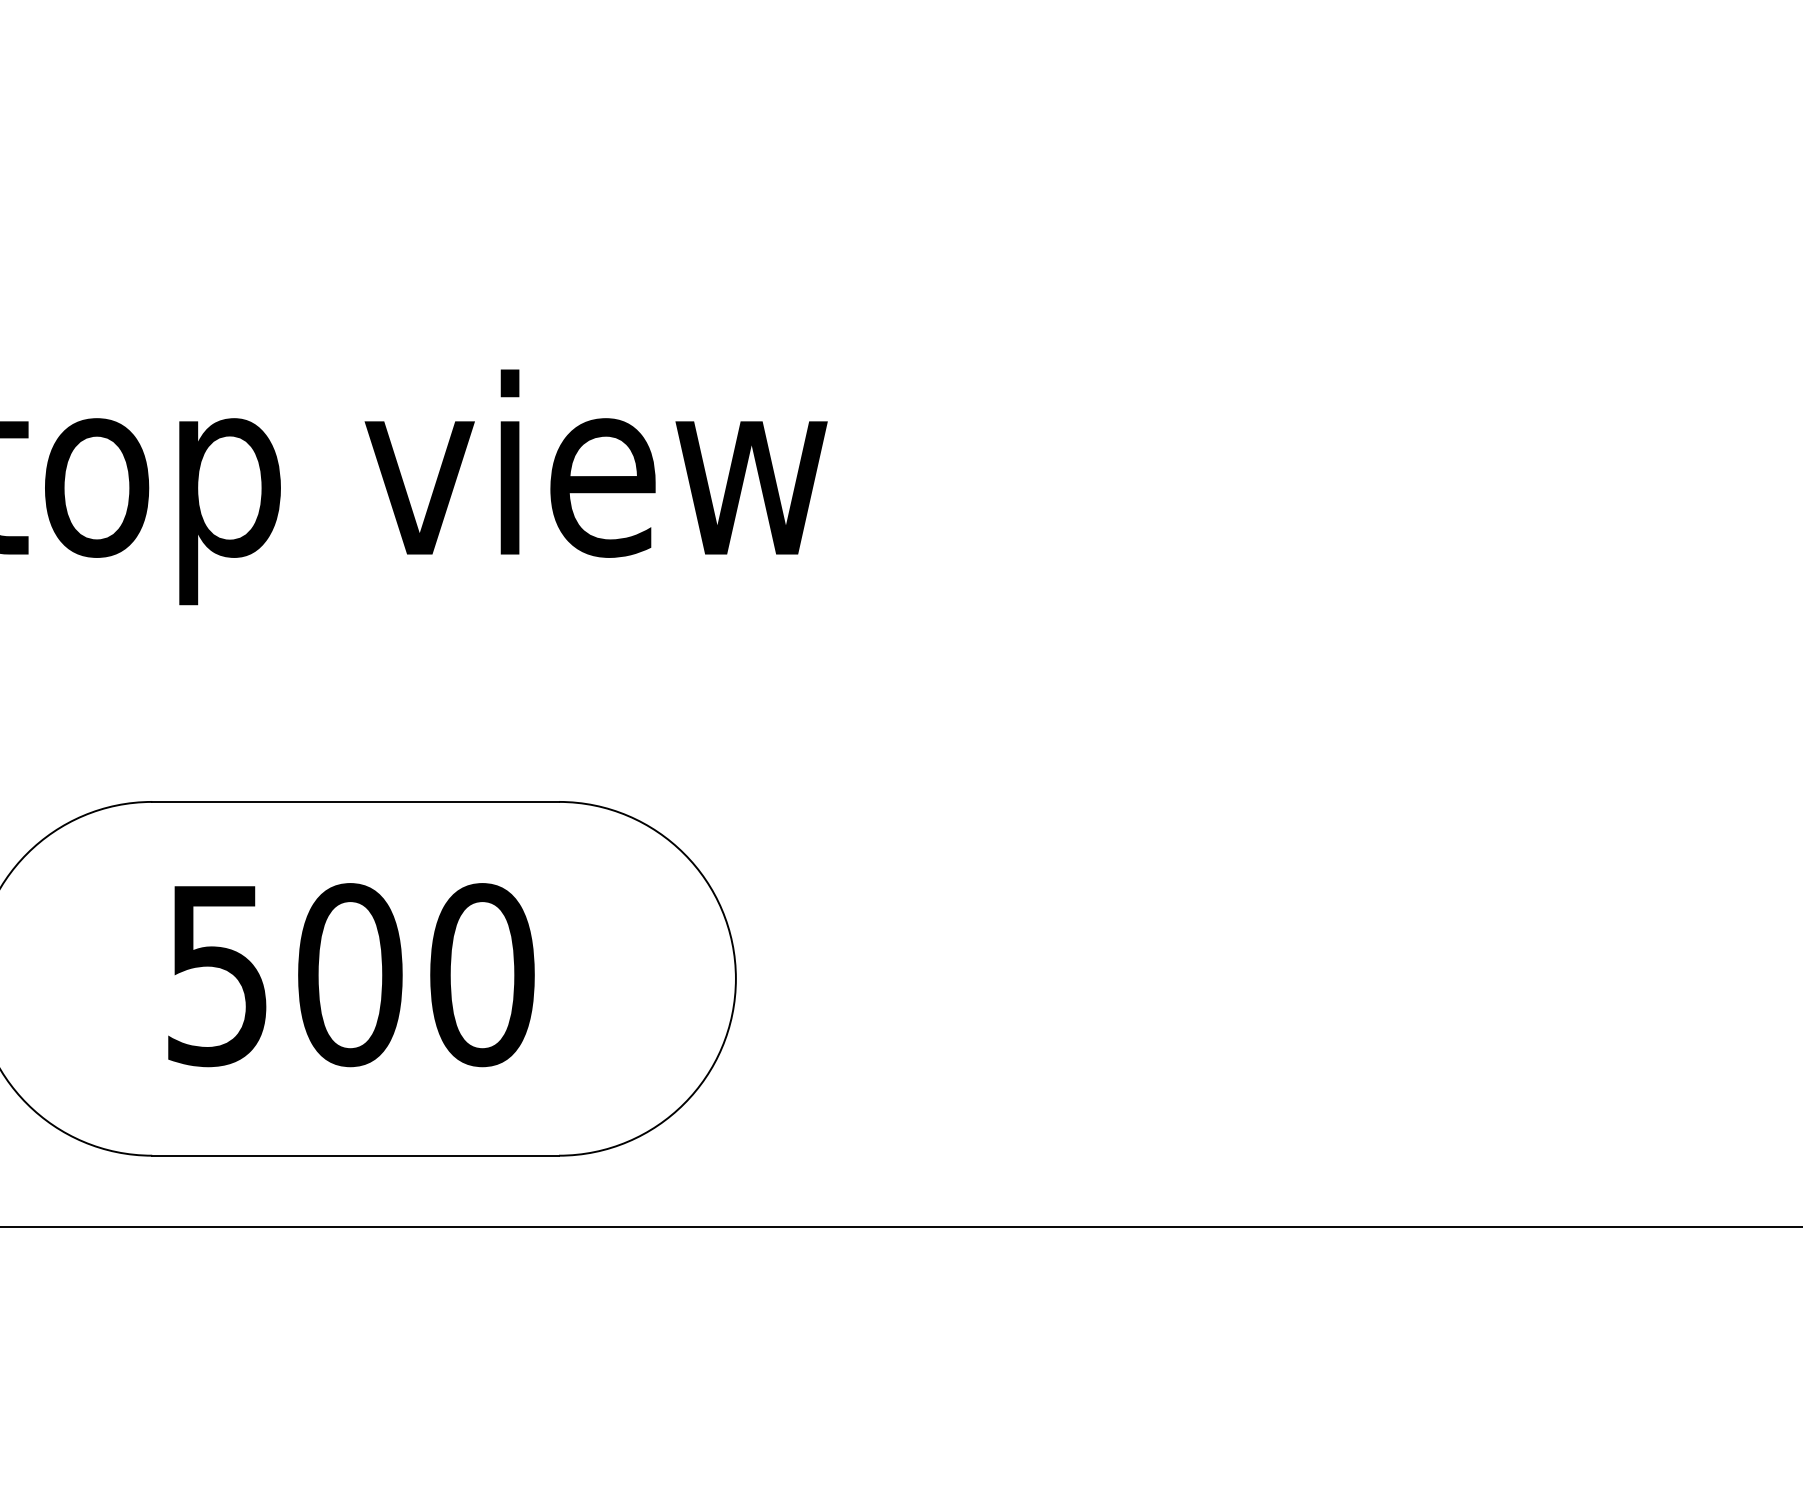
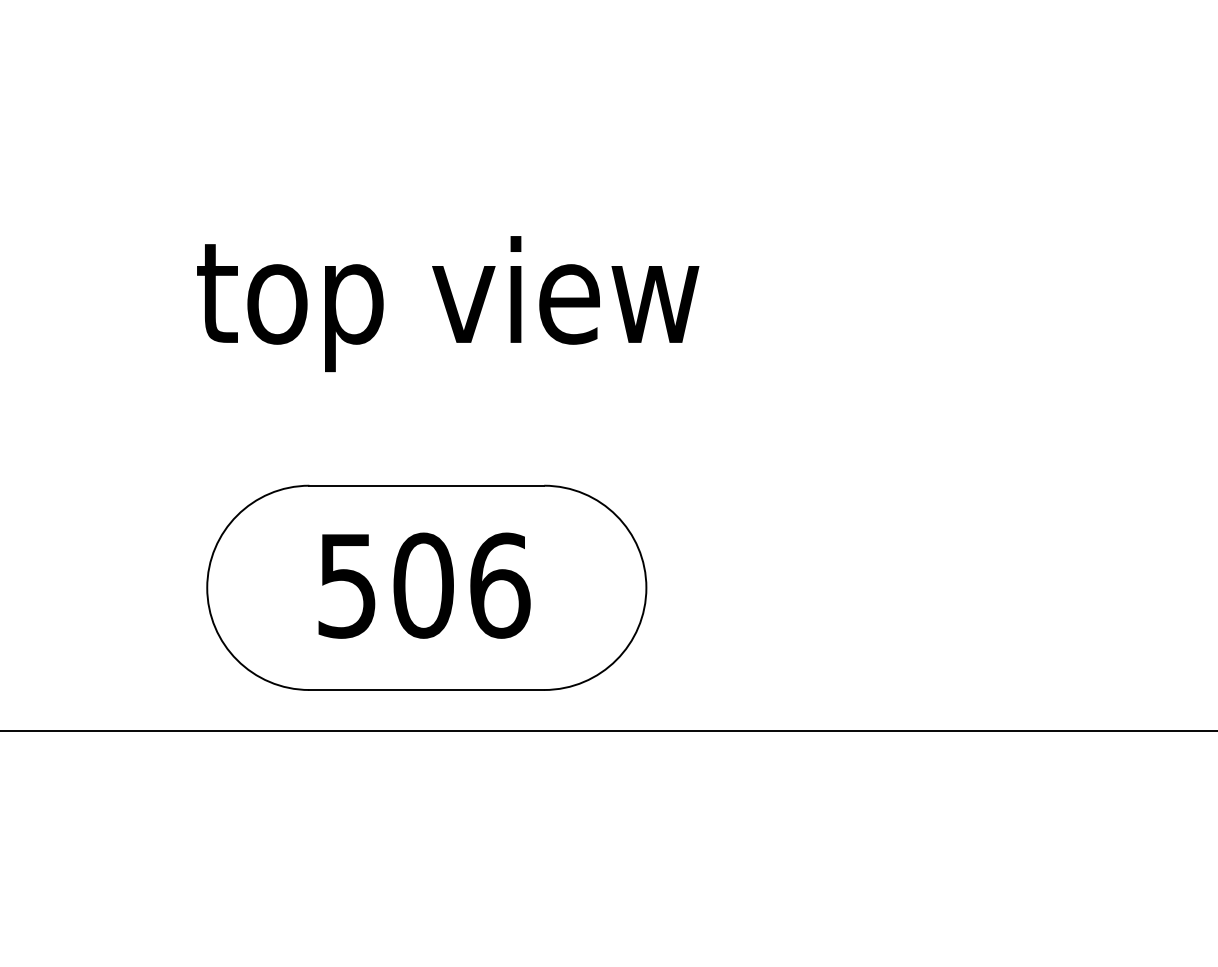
text: (481, 974) -> (499, 585), 500 -> 506

